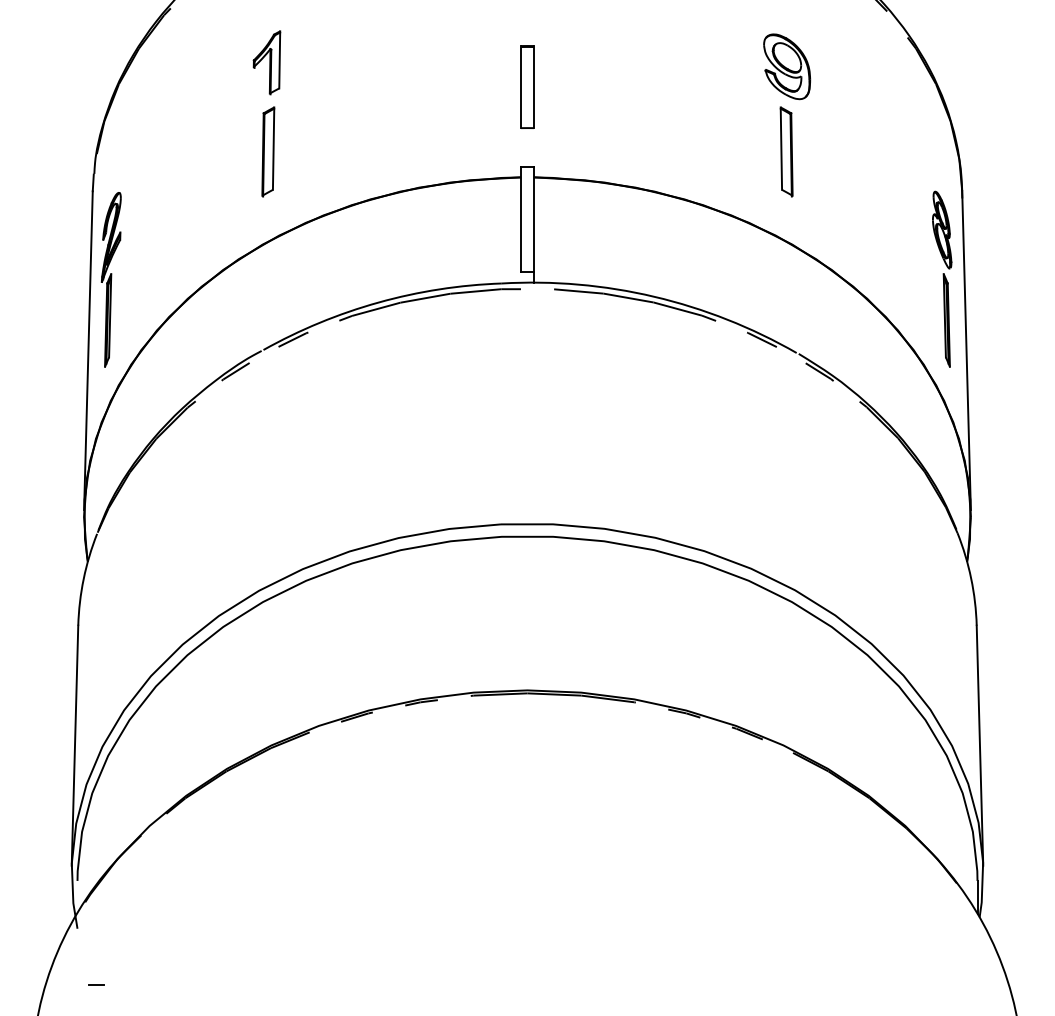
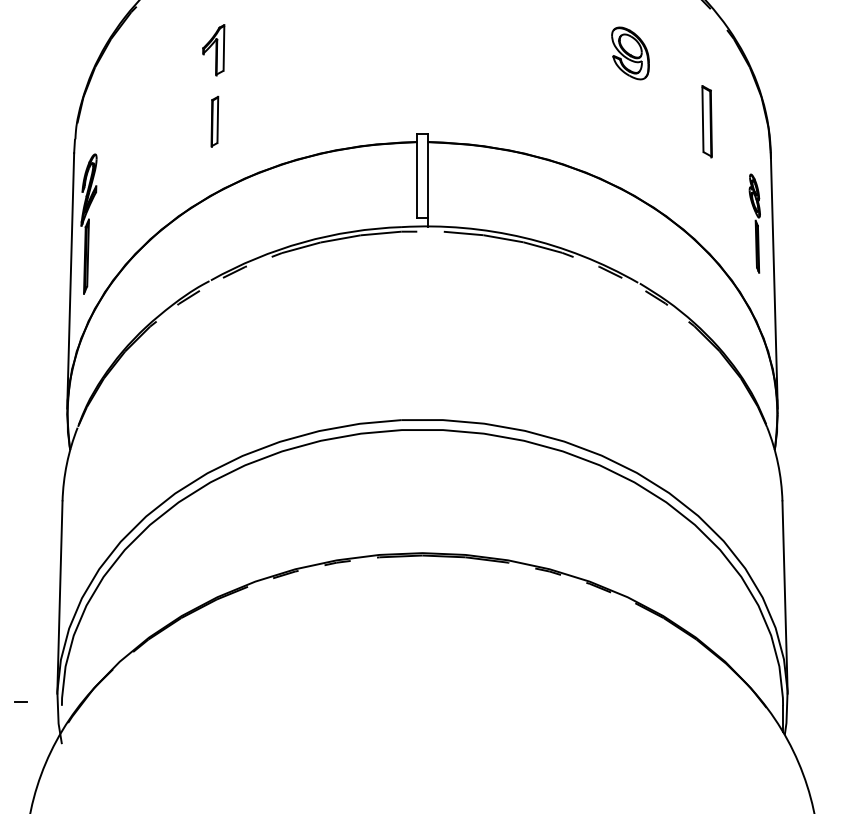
part: (527, 86) -> (422, 69), removed
part: (267, 151) -> (214, 121), size x0.7
part: (785, 151) -> (706, 121), moved
part: (941, 278) -> (754, 223), size x0.7
line: (95, 984) -> (20, 701), moved

